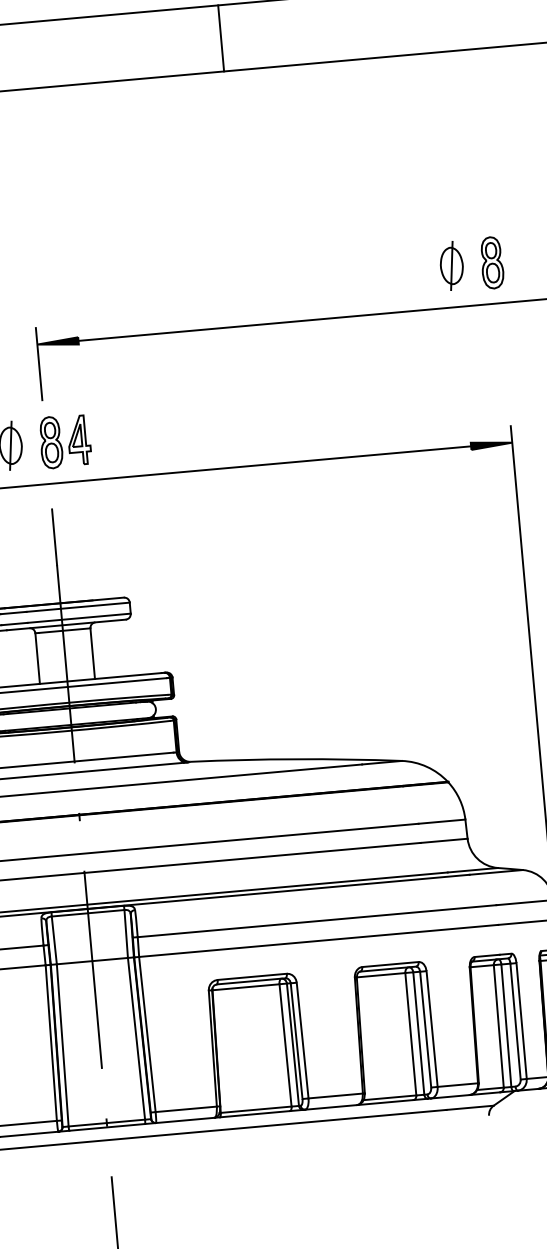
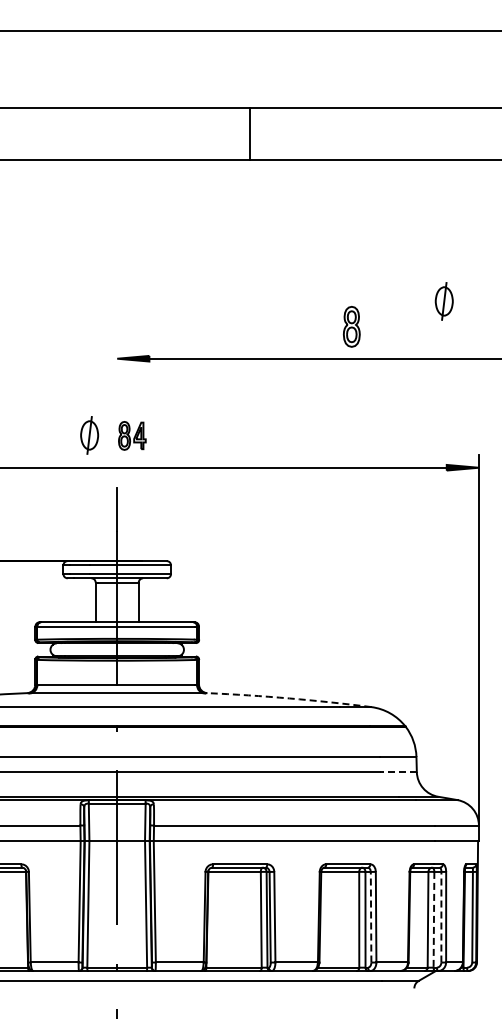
line: (221, 37) -> (250, 133), moved
part: (491, 262) -> (351, 326), moved
part: (450, 266) -> (443, 301), moved
line: (39, 363) -> (117, 373), removed
part: (65, 440) -> (132, 435), size x0.7
arc: (296, 759) -> (289, 698), solid -> dashed
line: (444, 841) -> (398, 772), solid -> dashed
line: (515, 1020) -> (441, 916), solid -> dashed
line: (505, 1025) -> (433, 919), solid -> dashed
line: (426, 1028) -> (371, 916), solid -> dashed

